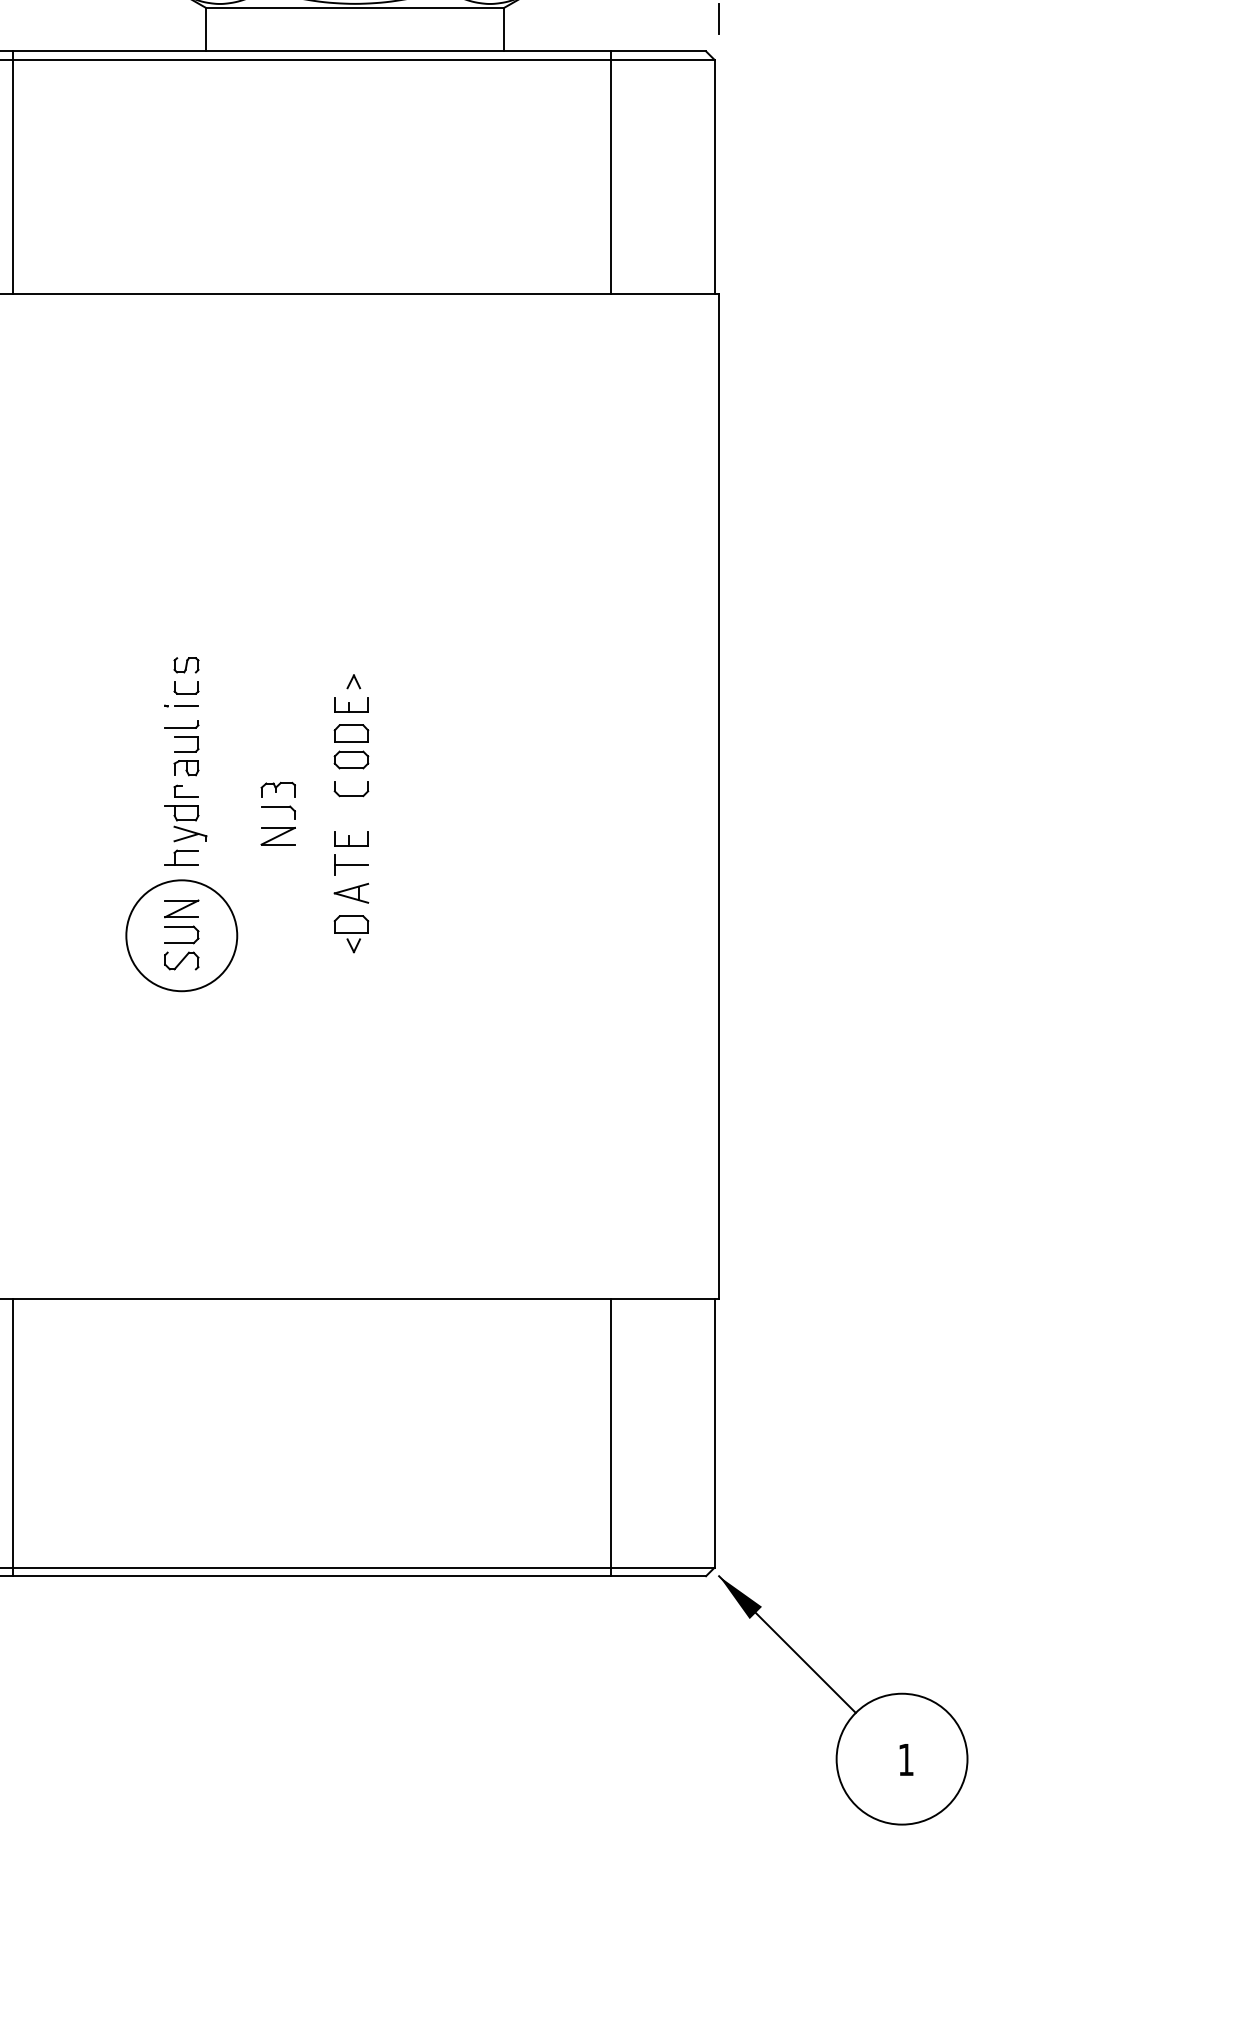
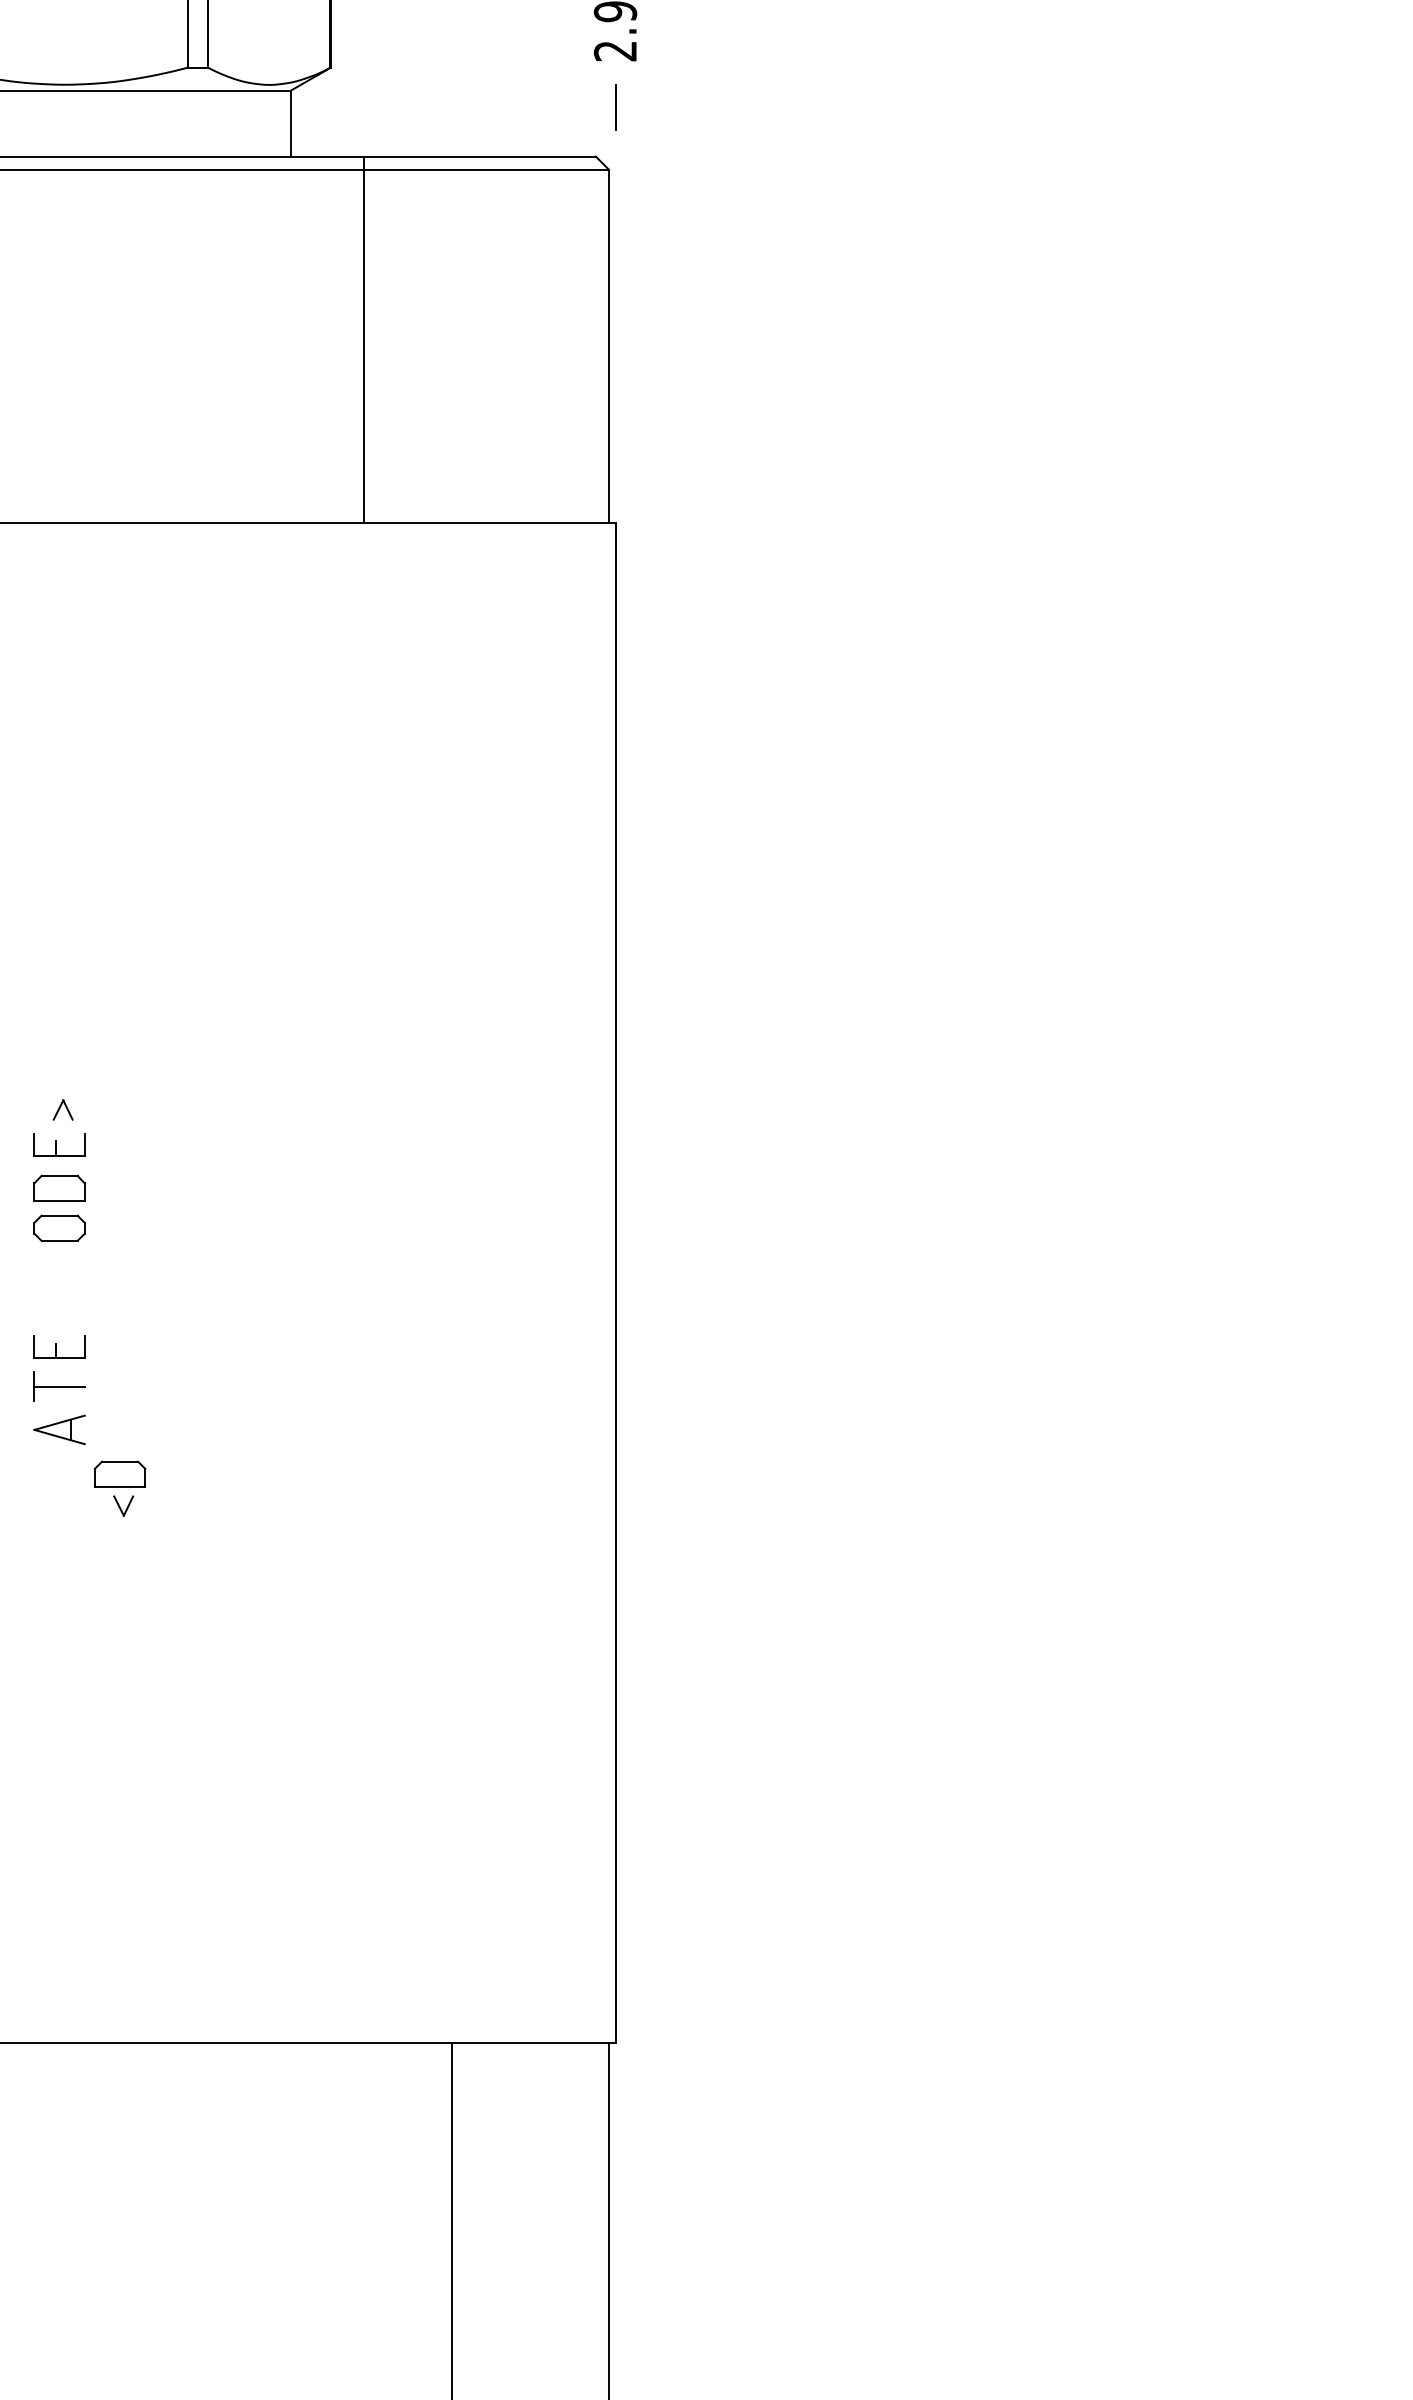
line: (610, 172) -> (363, 339), moved
part: (351, 789) -> (59, 1272), removed
part: (351, 934) -> (120, 1489), moved

